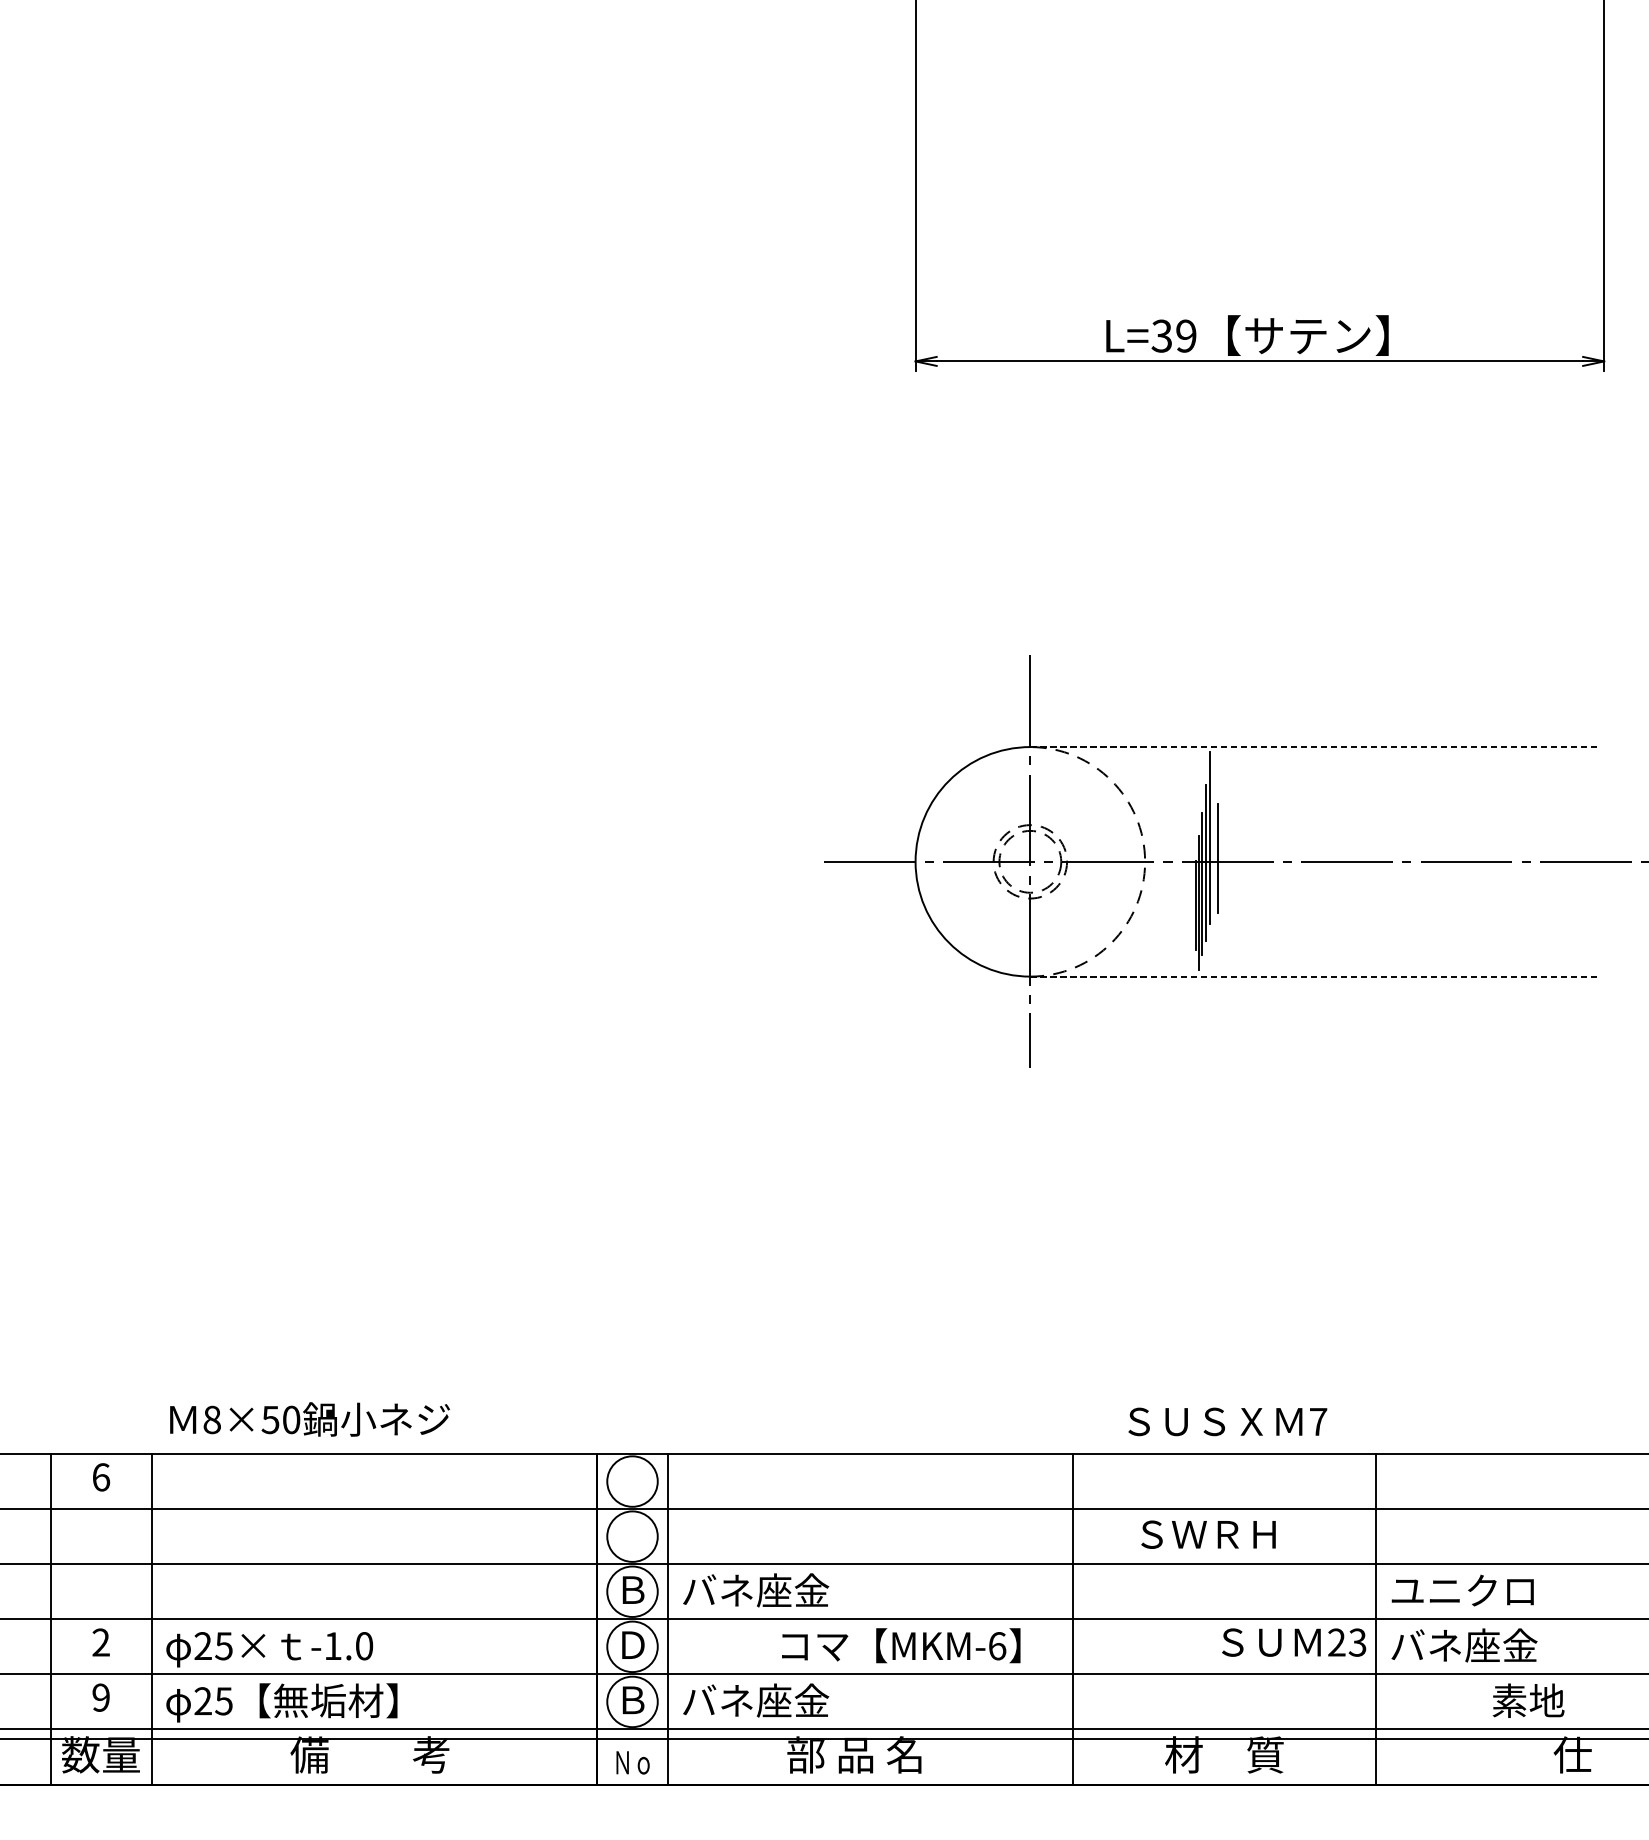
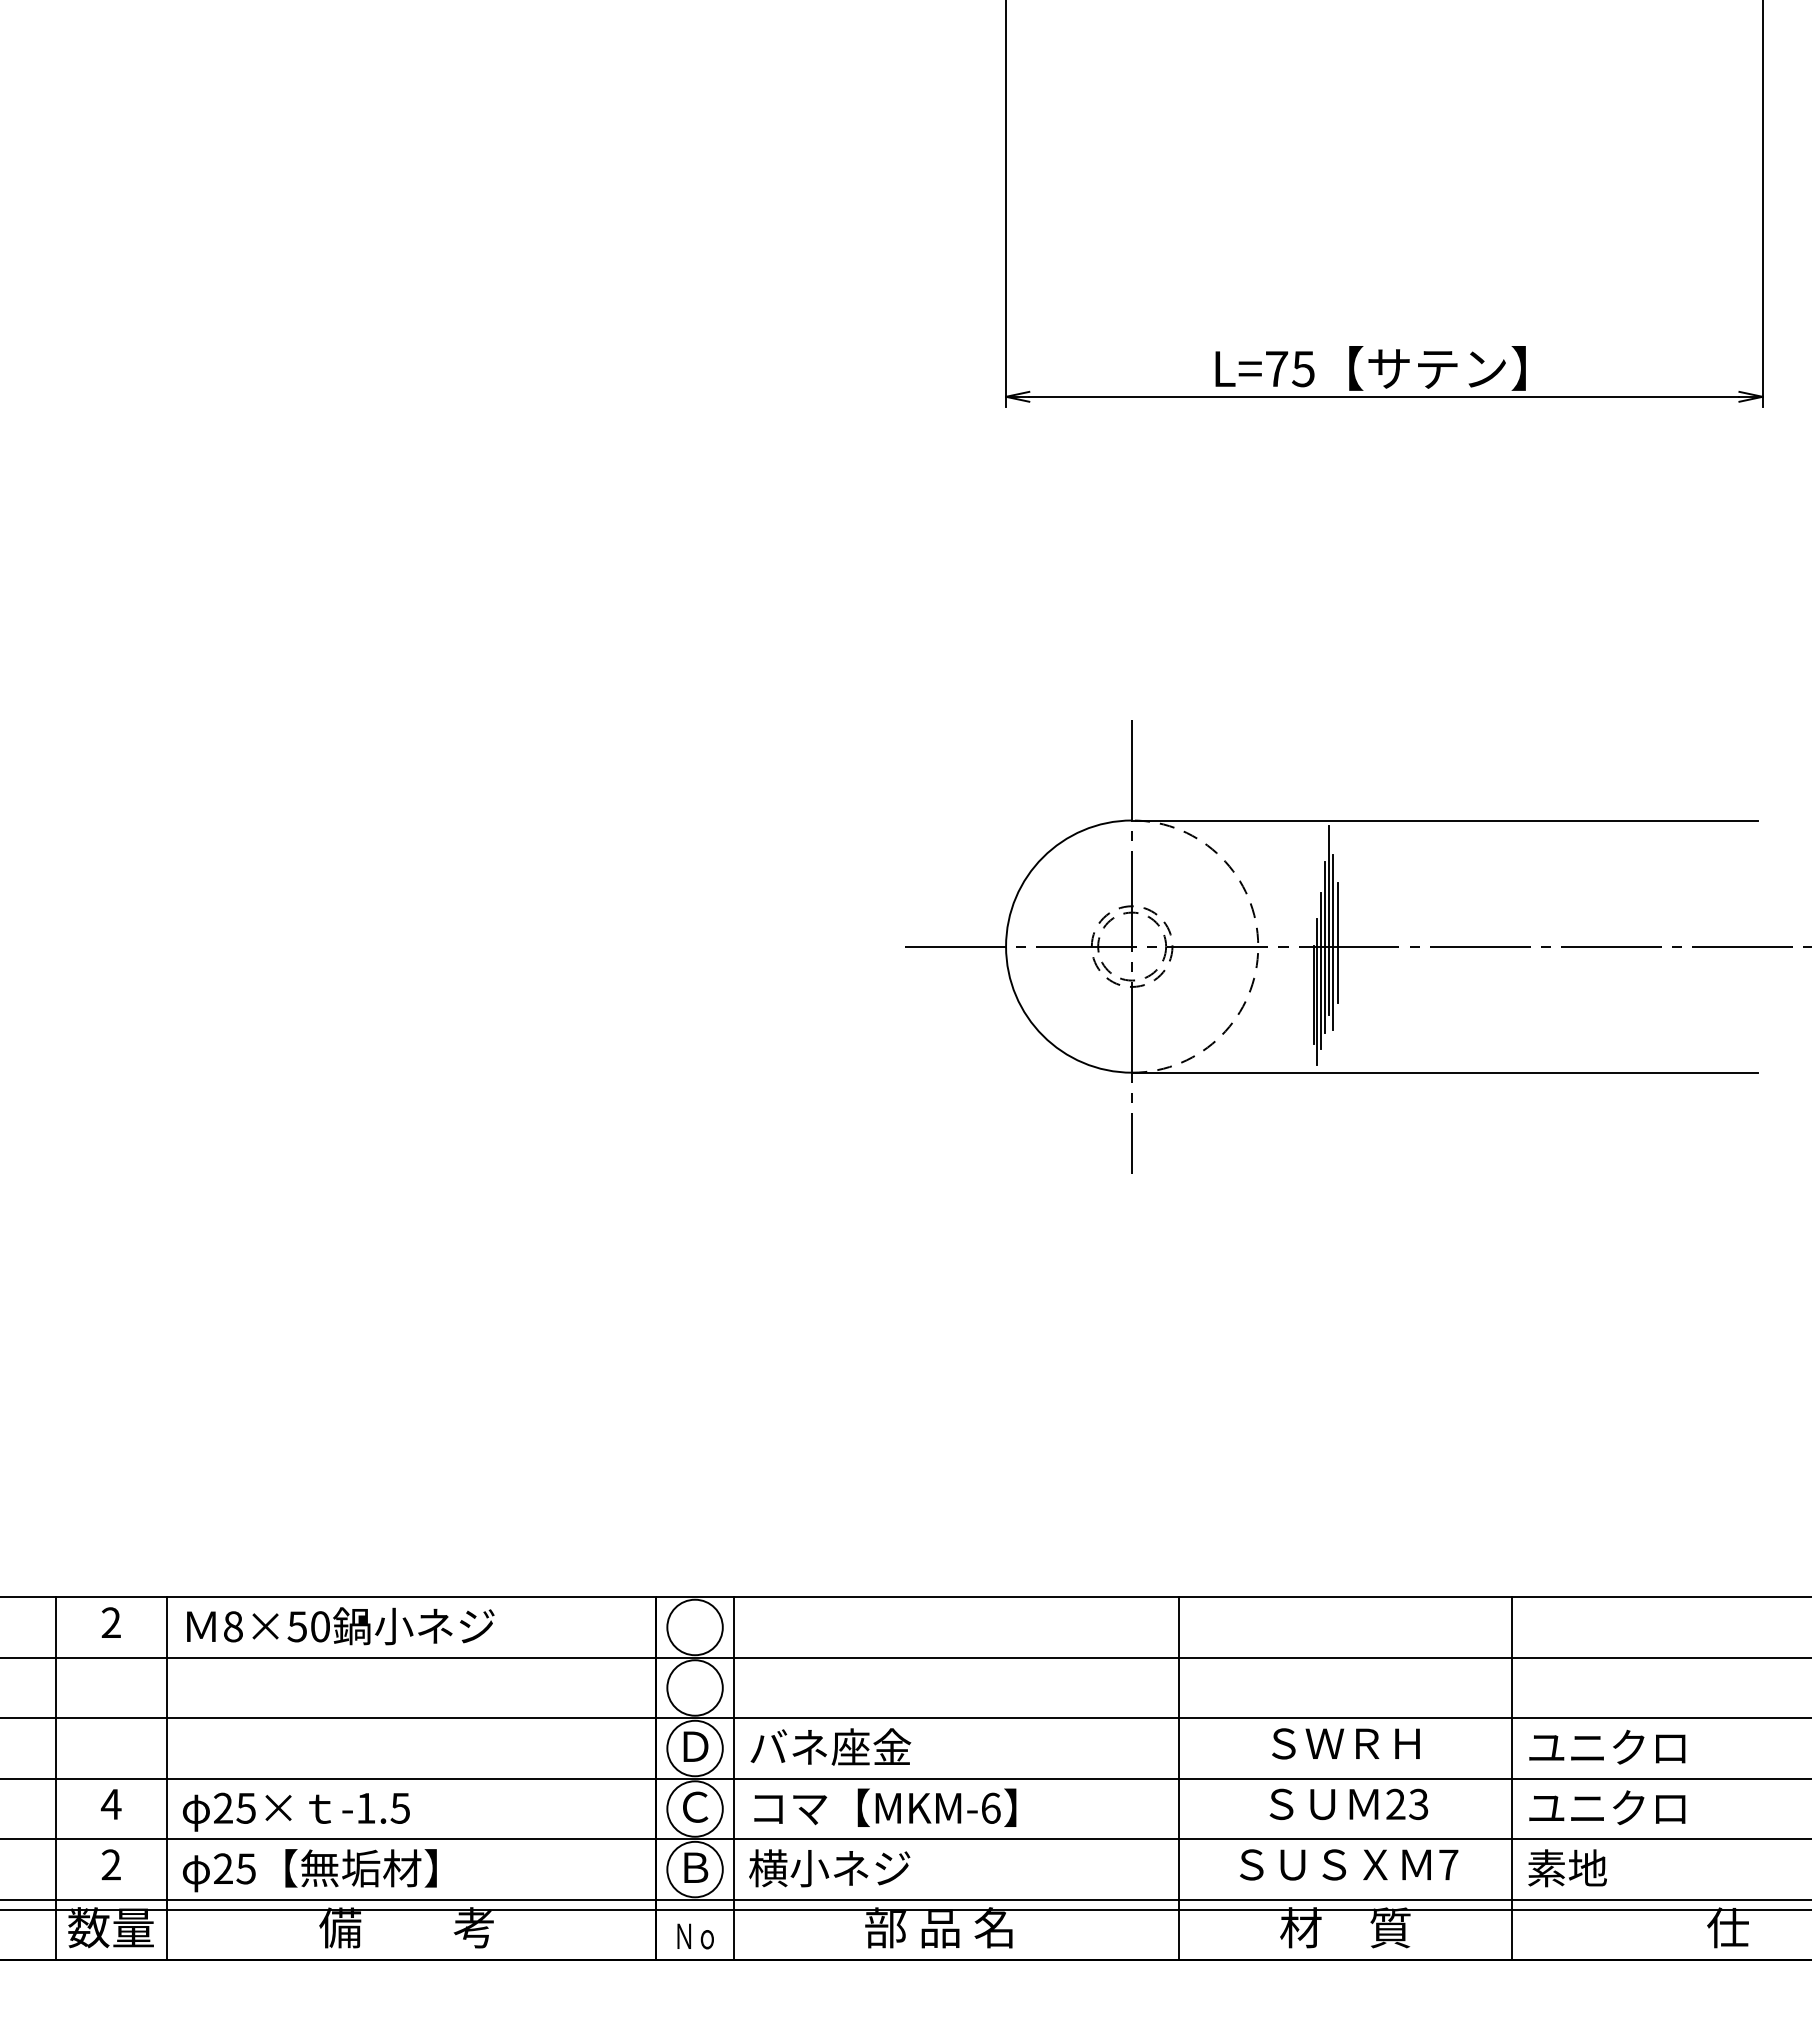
text: (1173, 335) -> (1289, 368), L=39 -> L=75
line: (1314, 747) -> (1444, 820), dashed -> solid
line: (1213, 858) -> (1333, 942), added
line: (1314, 976) -> (1444, 1072), dashed -> solid
text: (309, 1419) -> (340, 1626), moved
text: (1228, 1421) -> (1349, 1864), moved
text: (101, 1477) -> (111, 1622), 6 -> 2
text: (1208, 1534) -> (1345, 1743), moved
text: (632, 1589) -> (695, 1746), Ｂ -> Ｄ
text: (100, 1641) -> (110, 1803), 2 -> 4
text: (1293, 1641) -> (1348, 1803), moved
text: (632, 1644) -> (695, 1806), Ｄ -> Ｃ
text: (364, 1645) -> (400, 1807), -1.0 -> -1.5
text: (901, 1645) -> (885, 1807), moved
text: (1464, 1645) -> (1609, 1807), バネ座金 -> ユニクロ
text: (100, 1697) -> (110, 1864), 9 -> 2
text: (755, 1700) -> (830, 1868), バネ座金 -> 横小ネジ
text: (1528, 1700) -> (1567, 1868), moved

